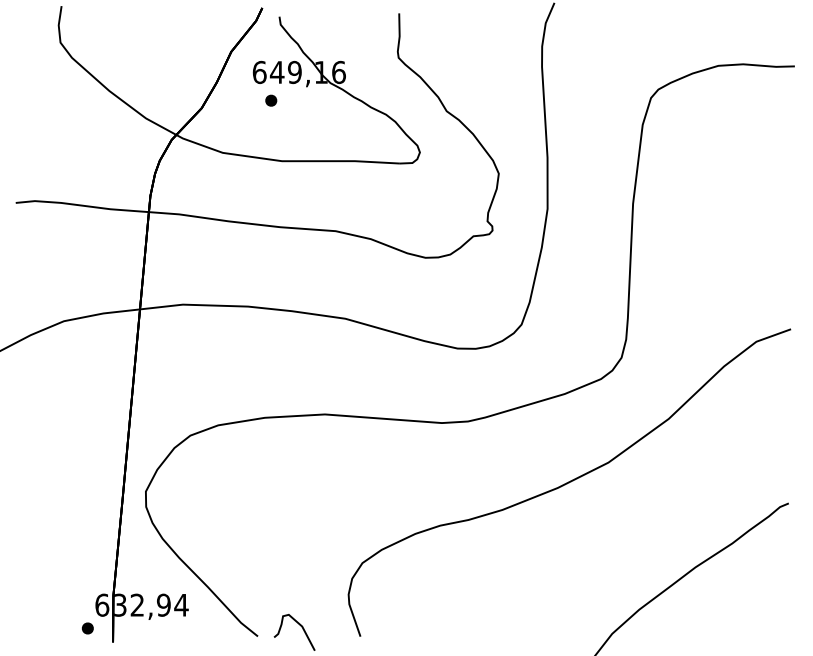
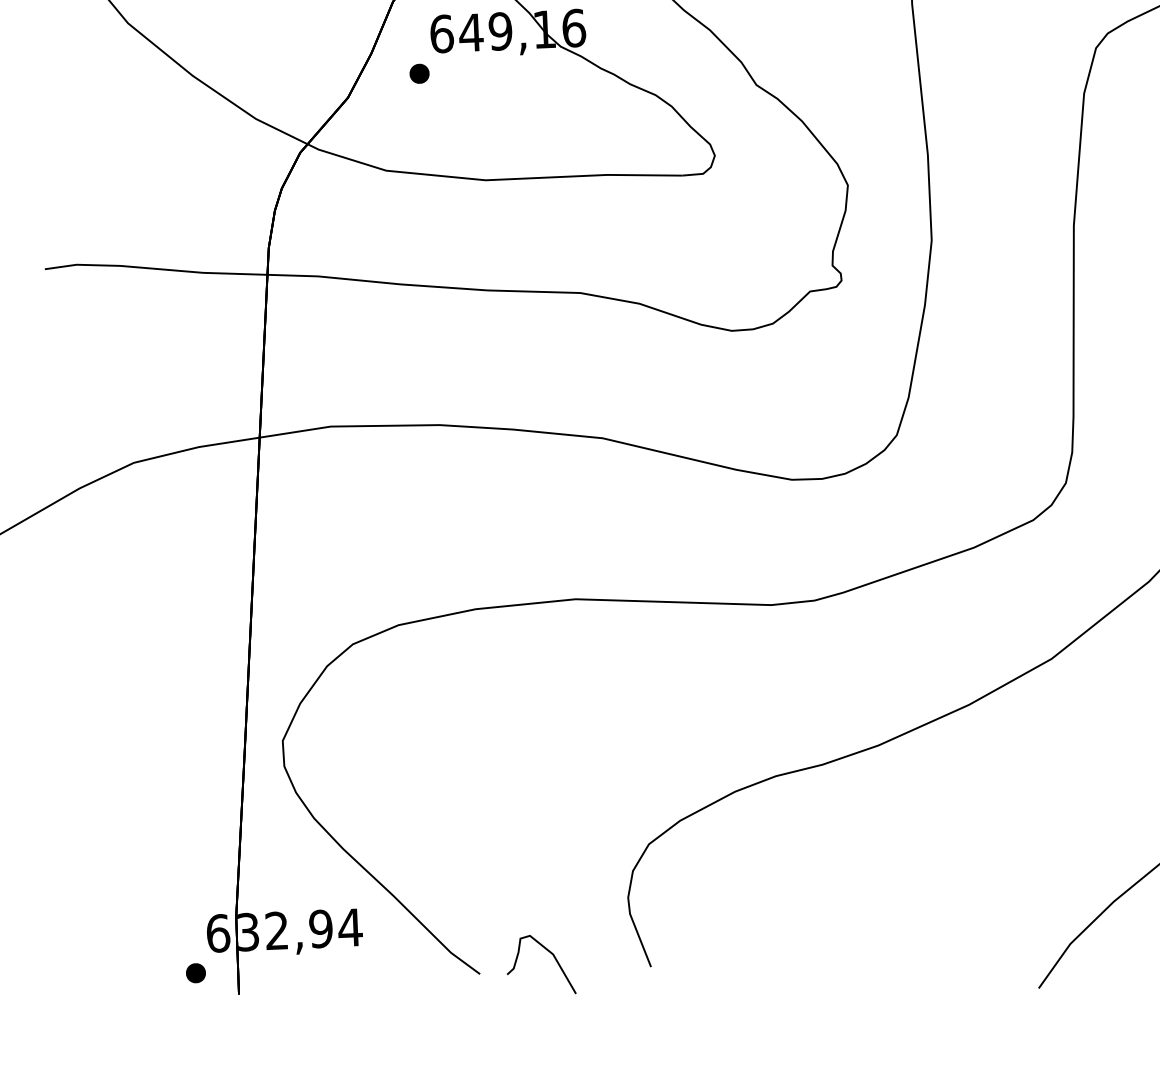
part: (271, 100) -> (419, 73), moved

